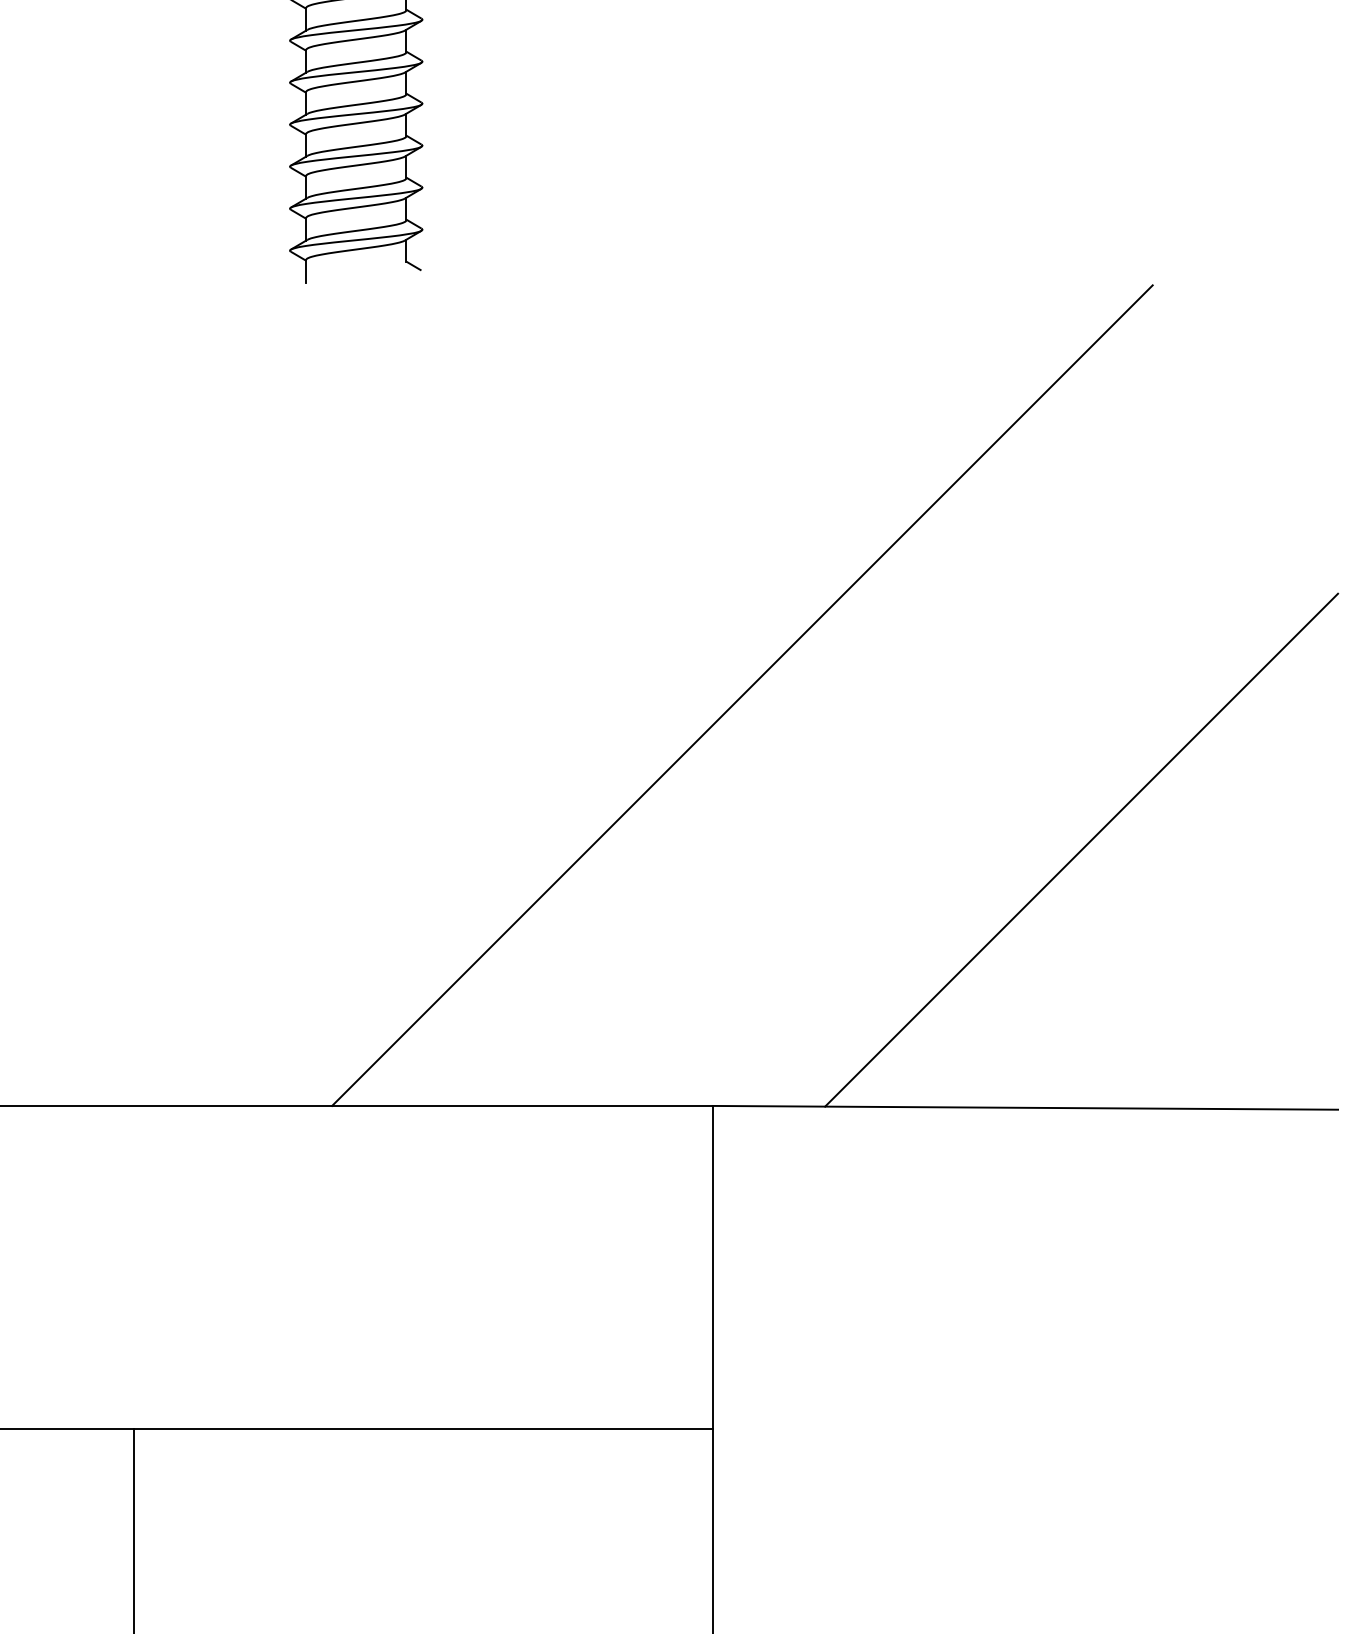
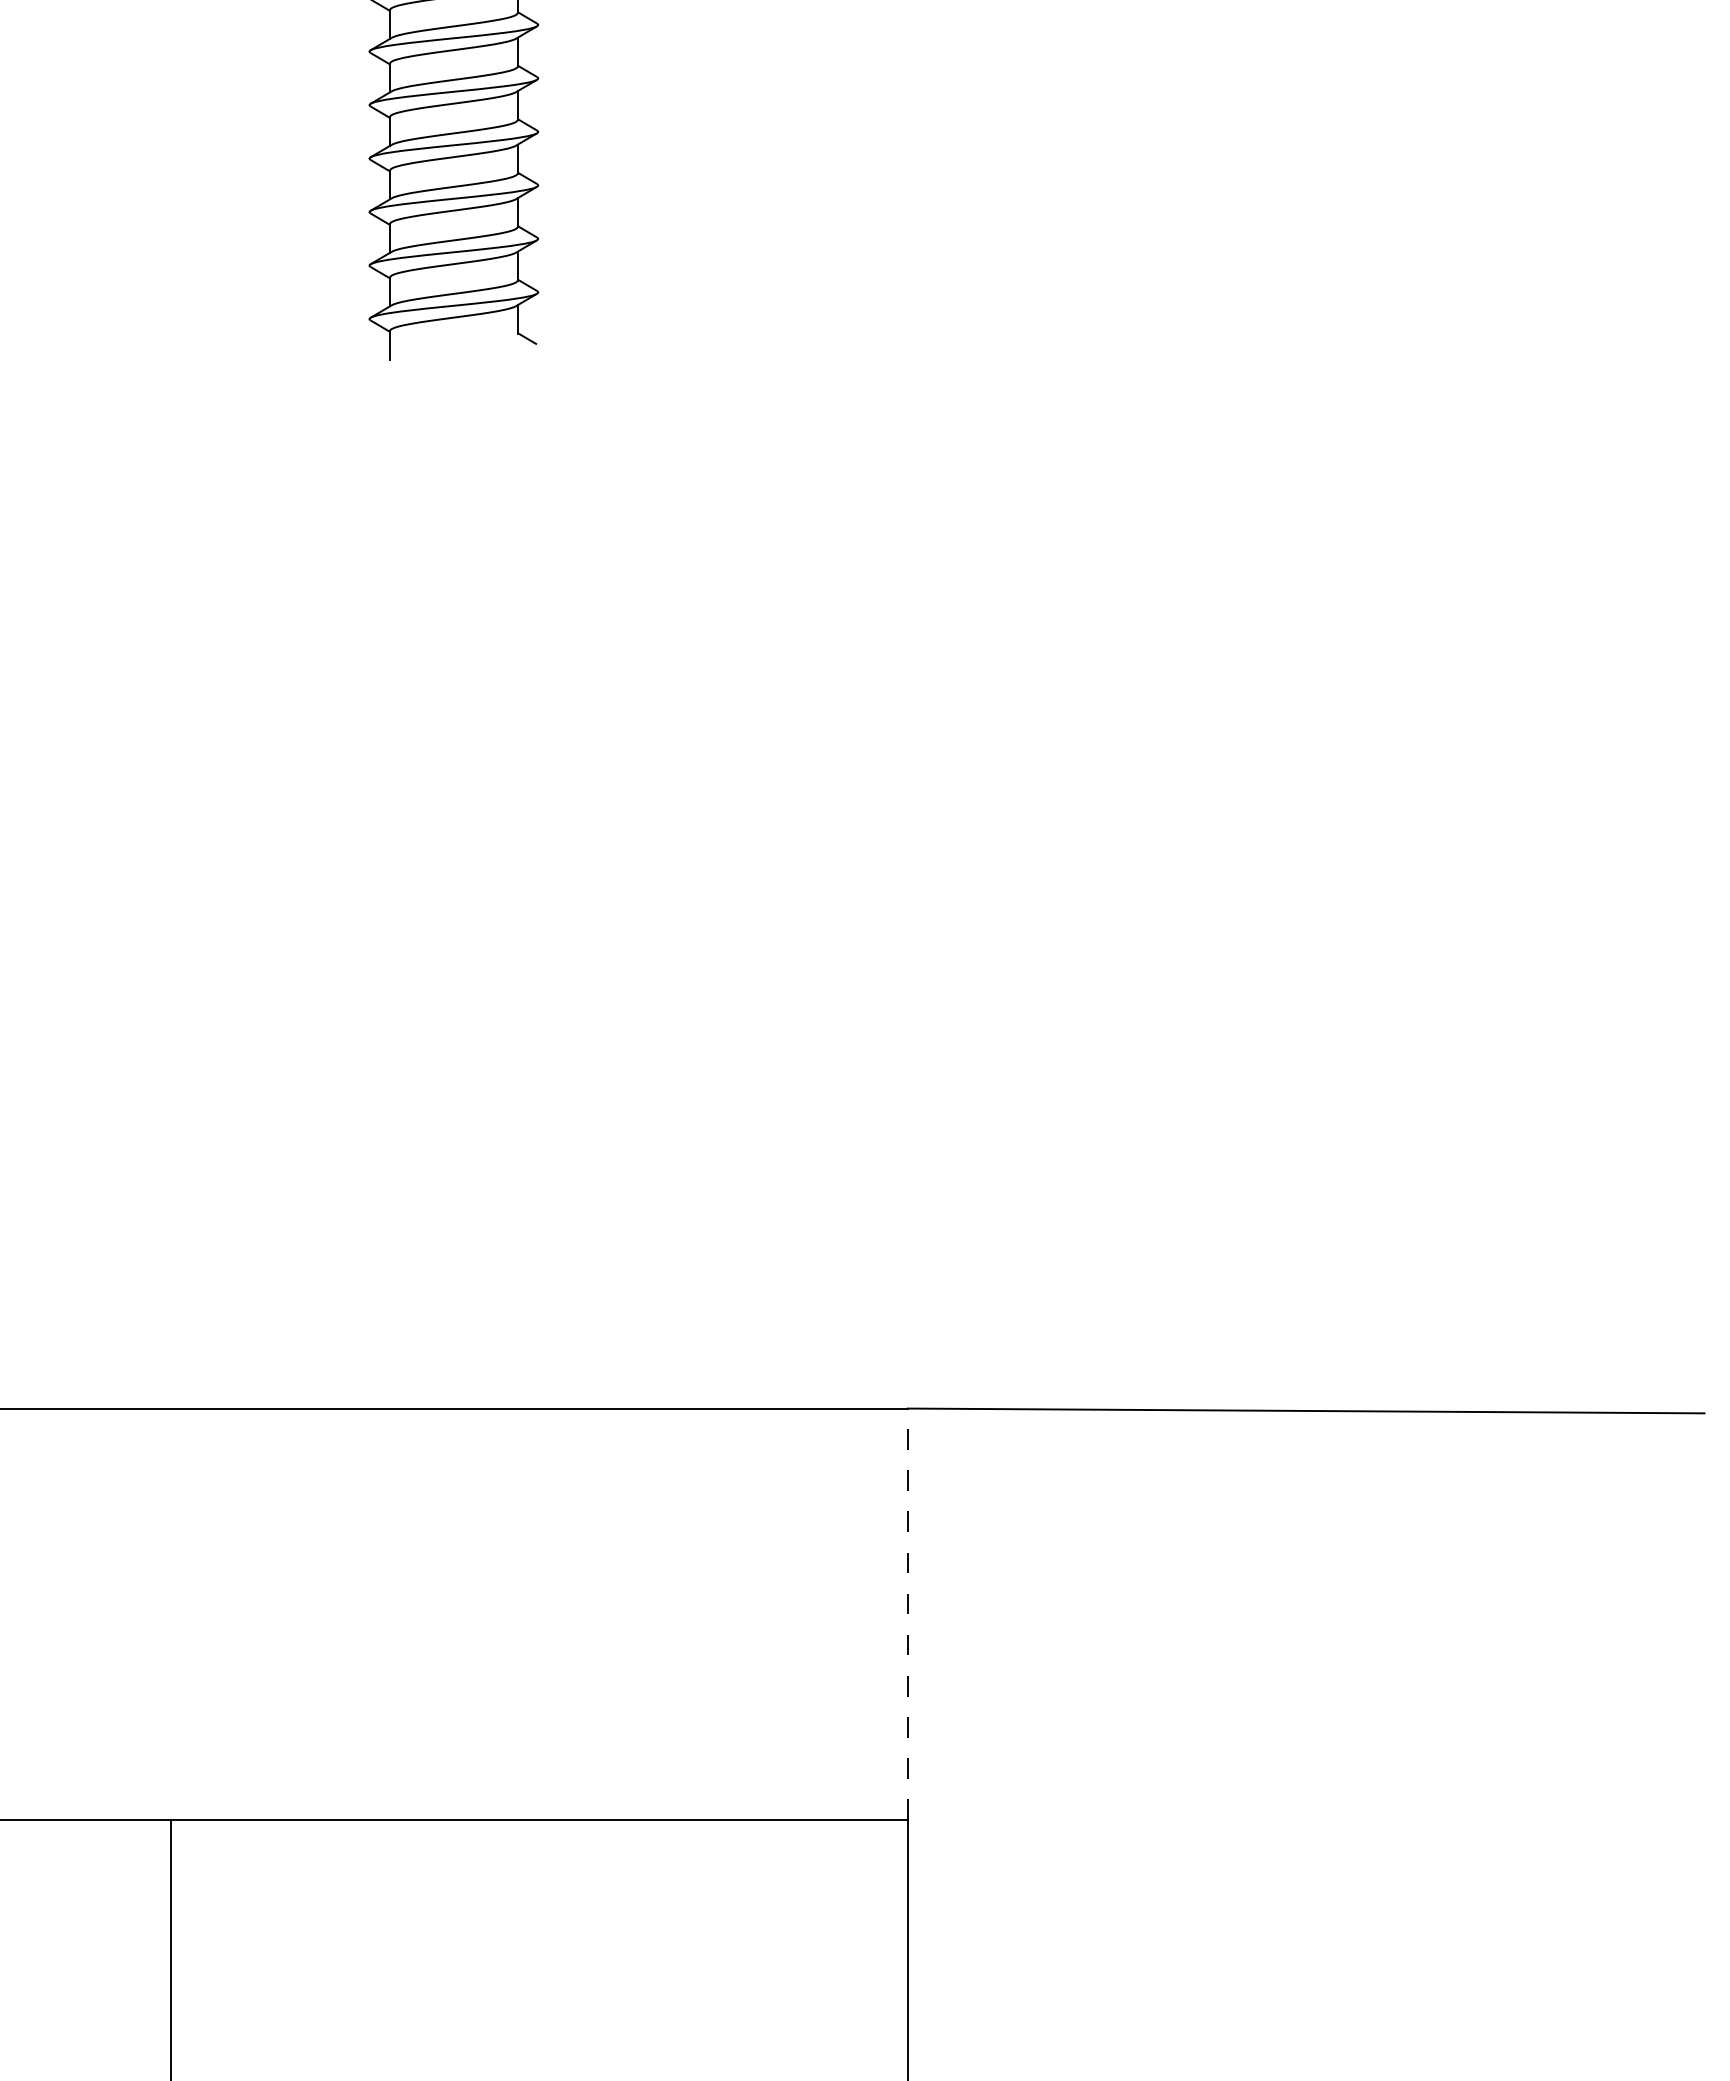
line: (742, 695) -> (945, 885), removed
line: (1081, 849) -> (1377, 1081), removed
line: (712, 1267) -> (907, 1614), solid -> dashed

